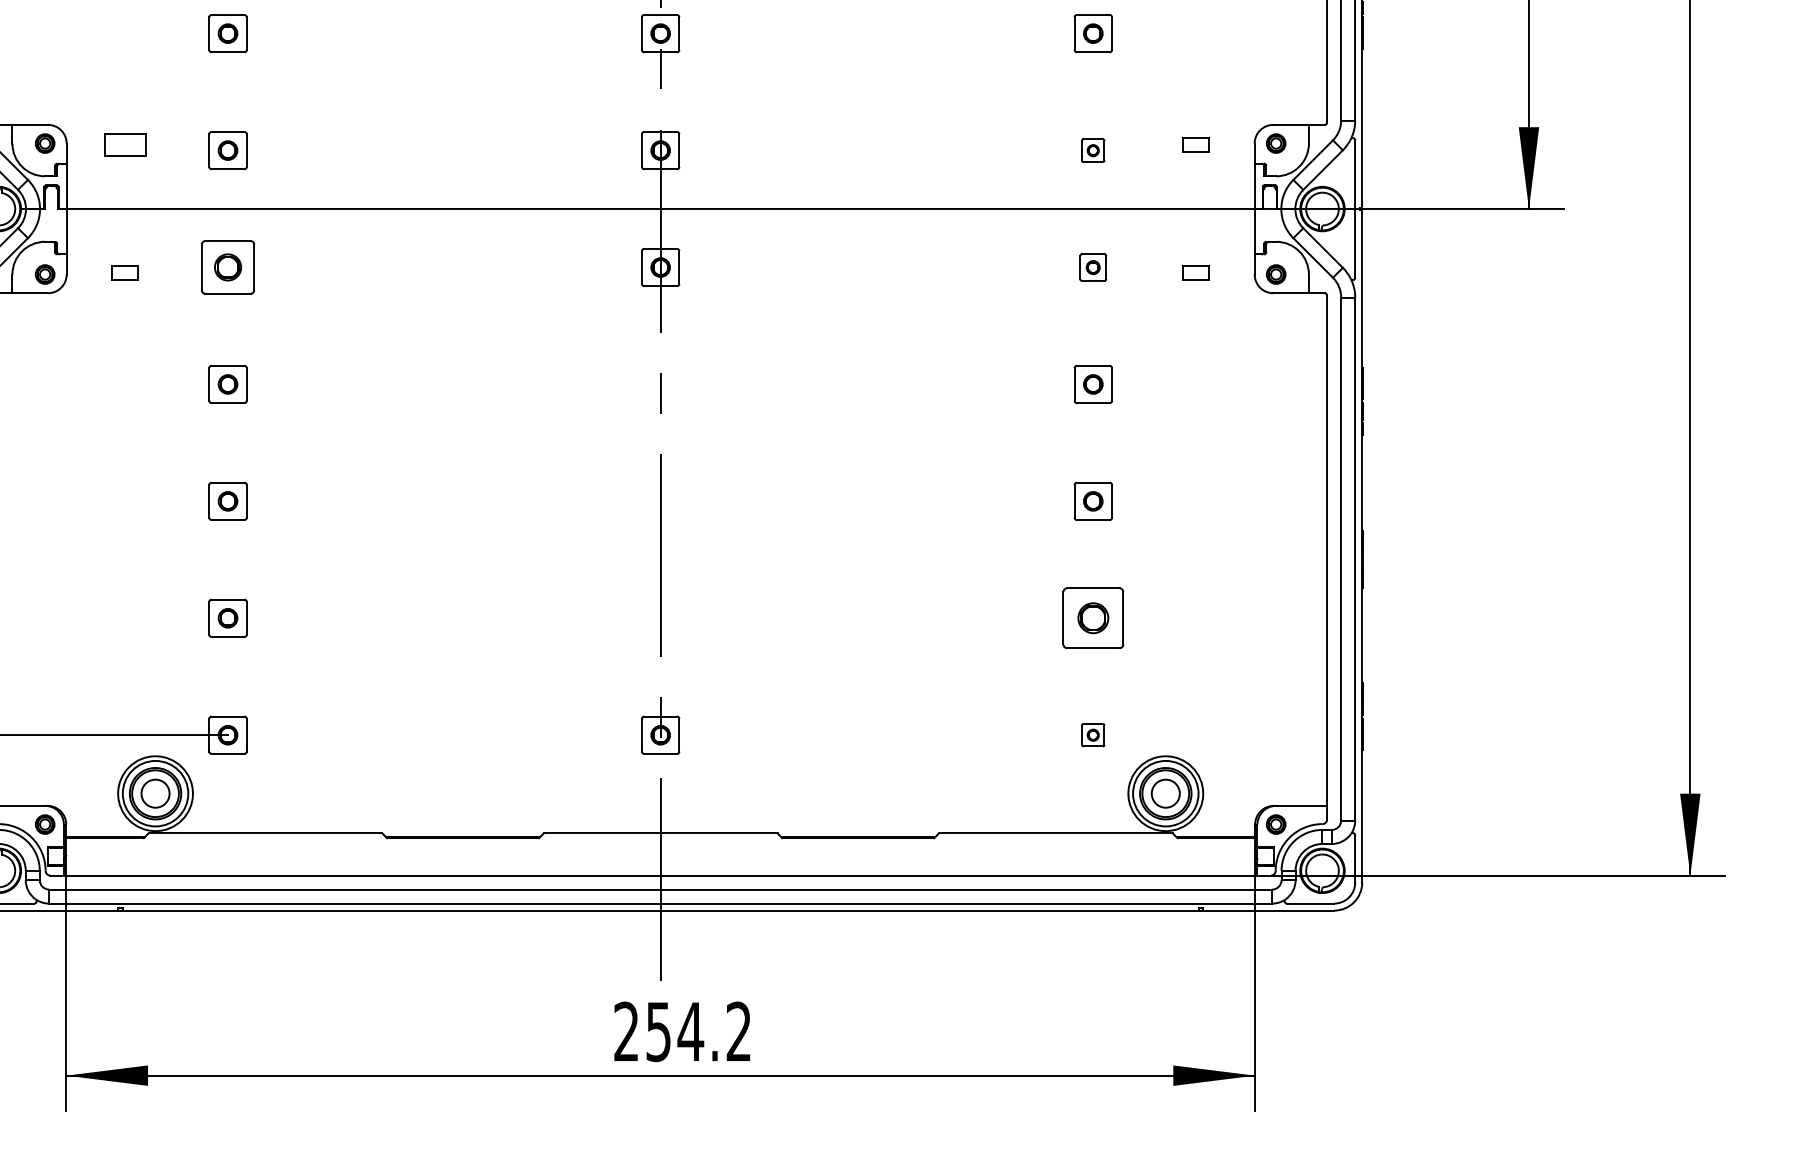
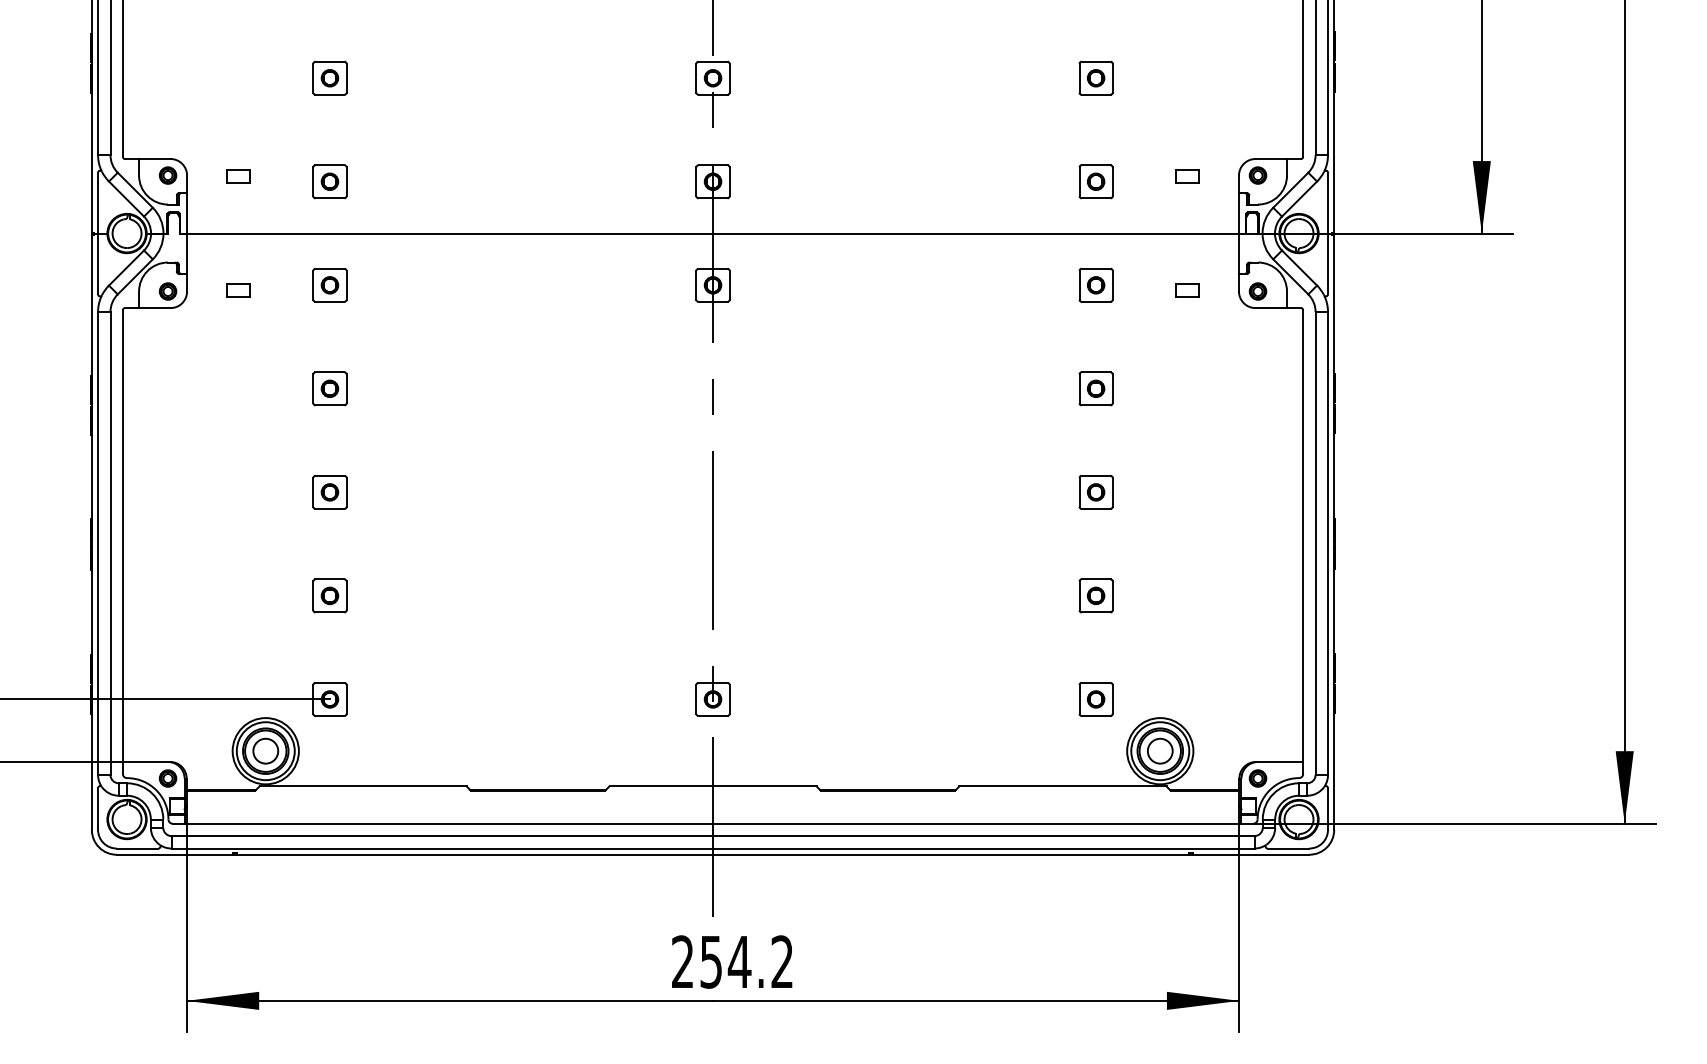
part: (124, 144) -> (238, 176), size x0.62
part: (1092, 150) -> (1095, 181), size x1.67
part: (227, 267) -> (329, 285), size x0.71
part: (1092, 267) -> (1095, 285), size x1.43
part: (1092, 617) -> (1095, 595), size x0.62
part: (1092, 735) -> (1095, 699), size x1.67

